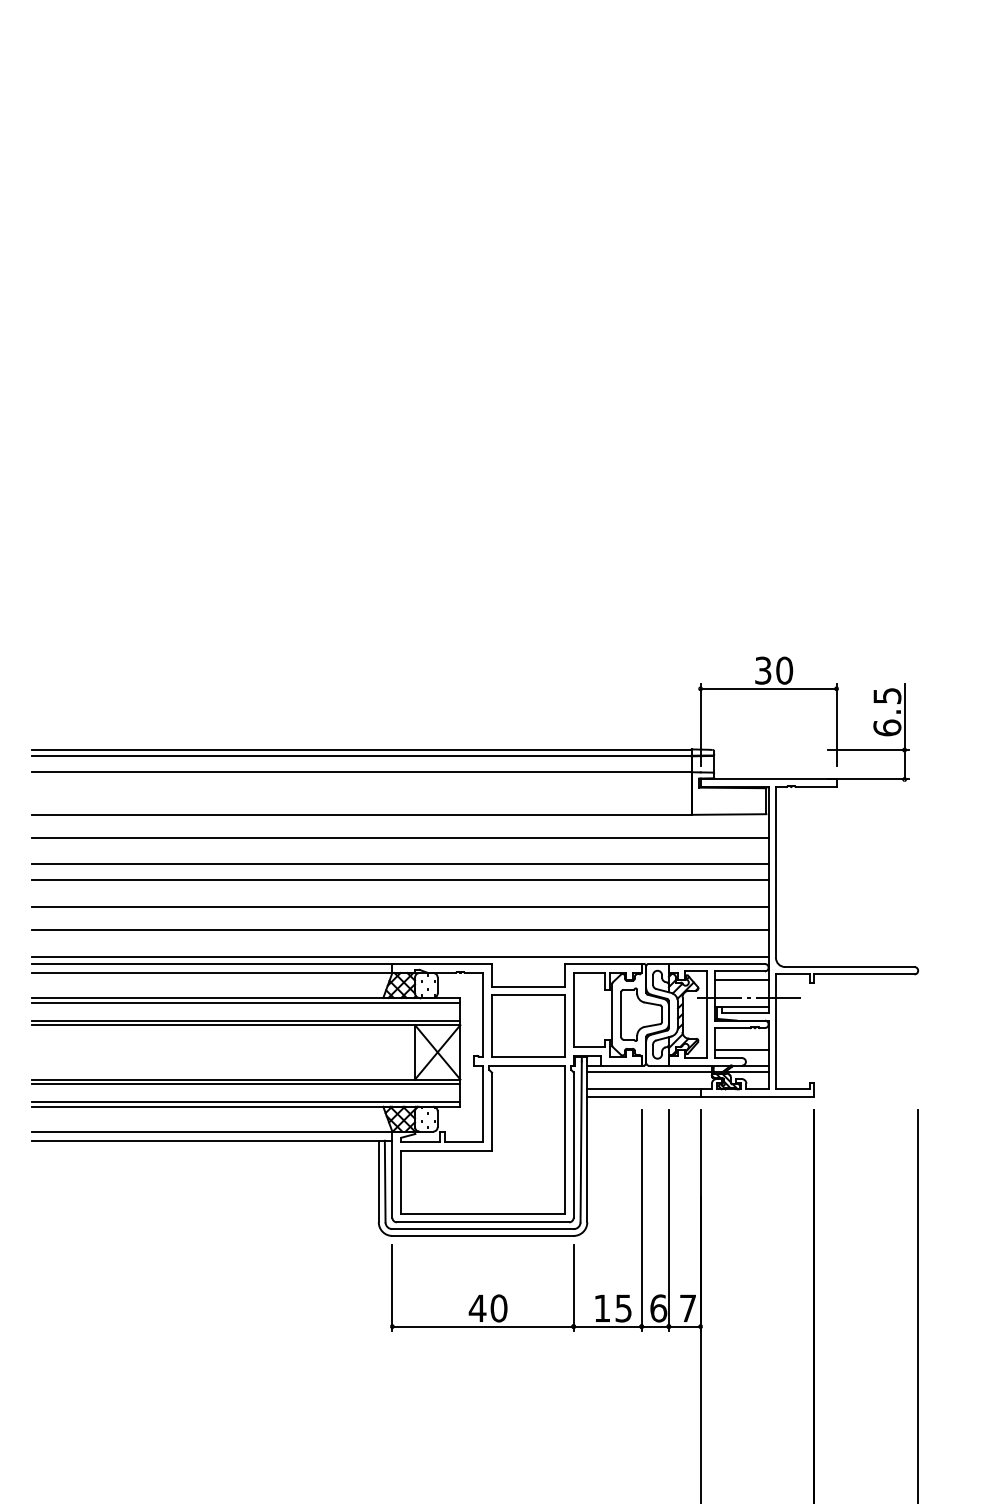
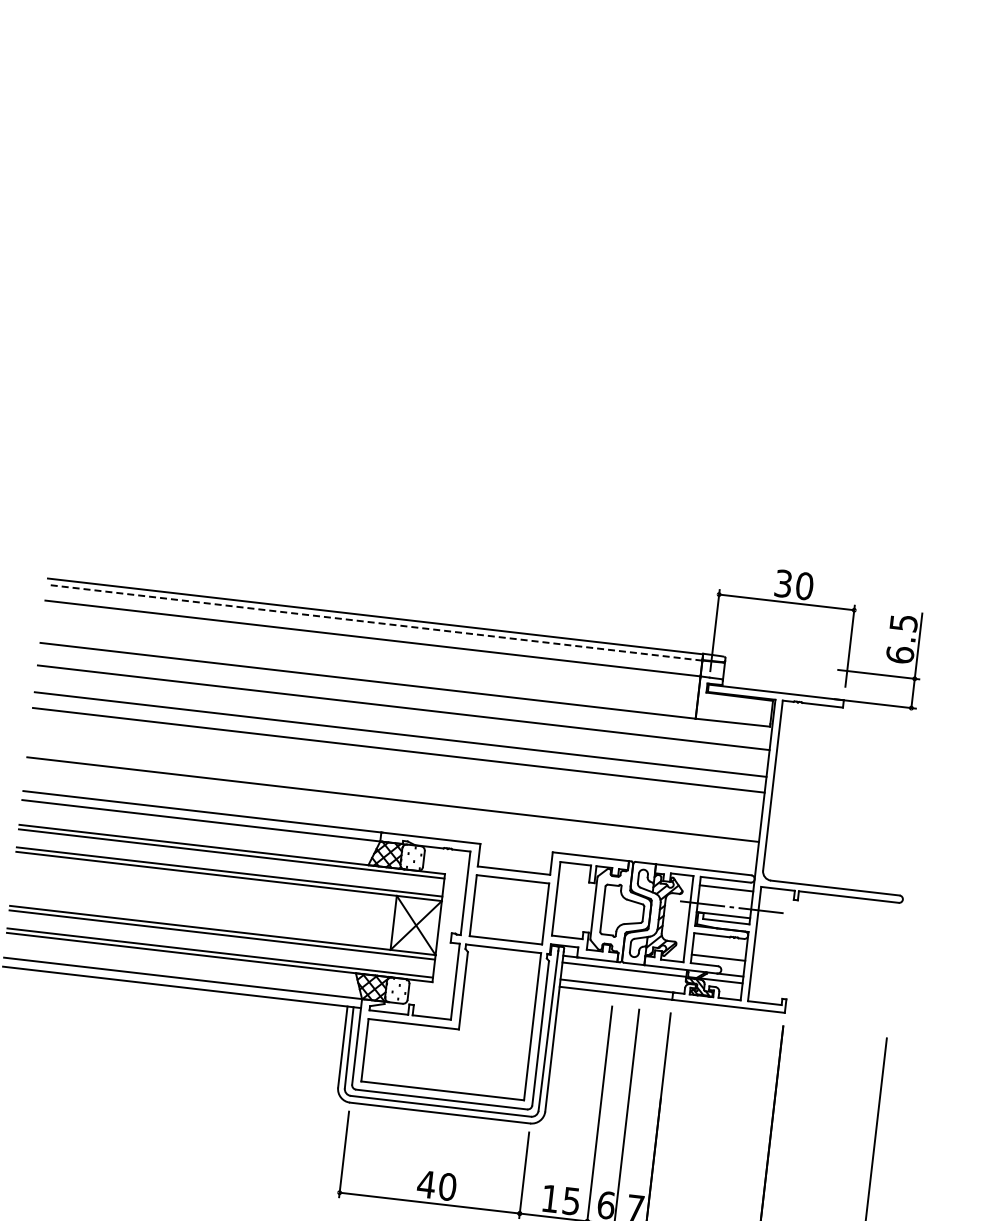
line: (361, 756) -> (374, 622), solid -> dashed
line: (400, 907) -> (395, 777), removed
line: (400, 957) -> (390, 826), removed

